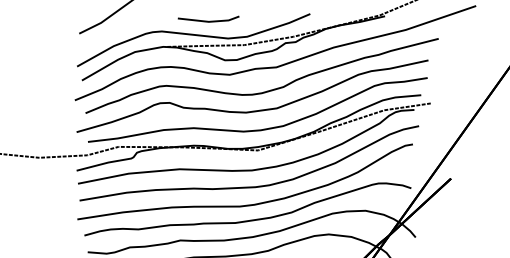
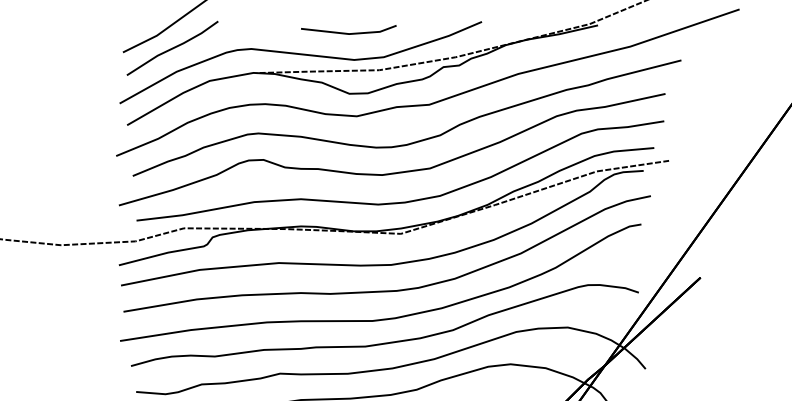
line: (208, 20) -> (348, 31), moved
line: (110, 30) -> (171, 47), added

